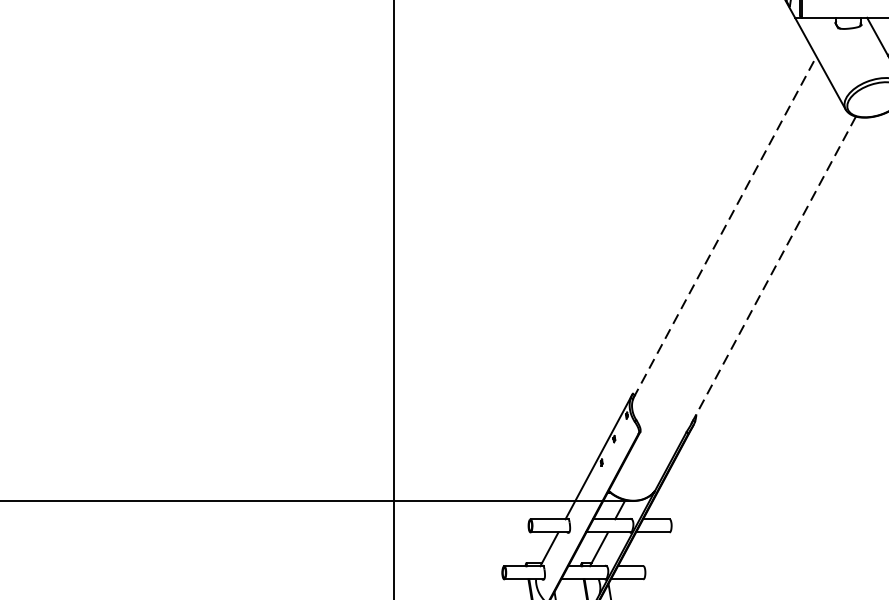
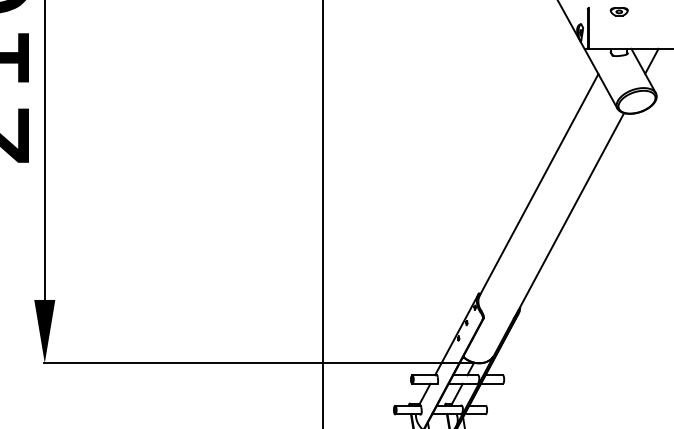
line: (725, 226) -> (539, 184), dashed -> solid
line: (772, 273) -> (569, 215), dashed -> solid

